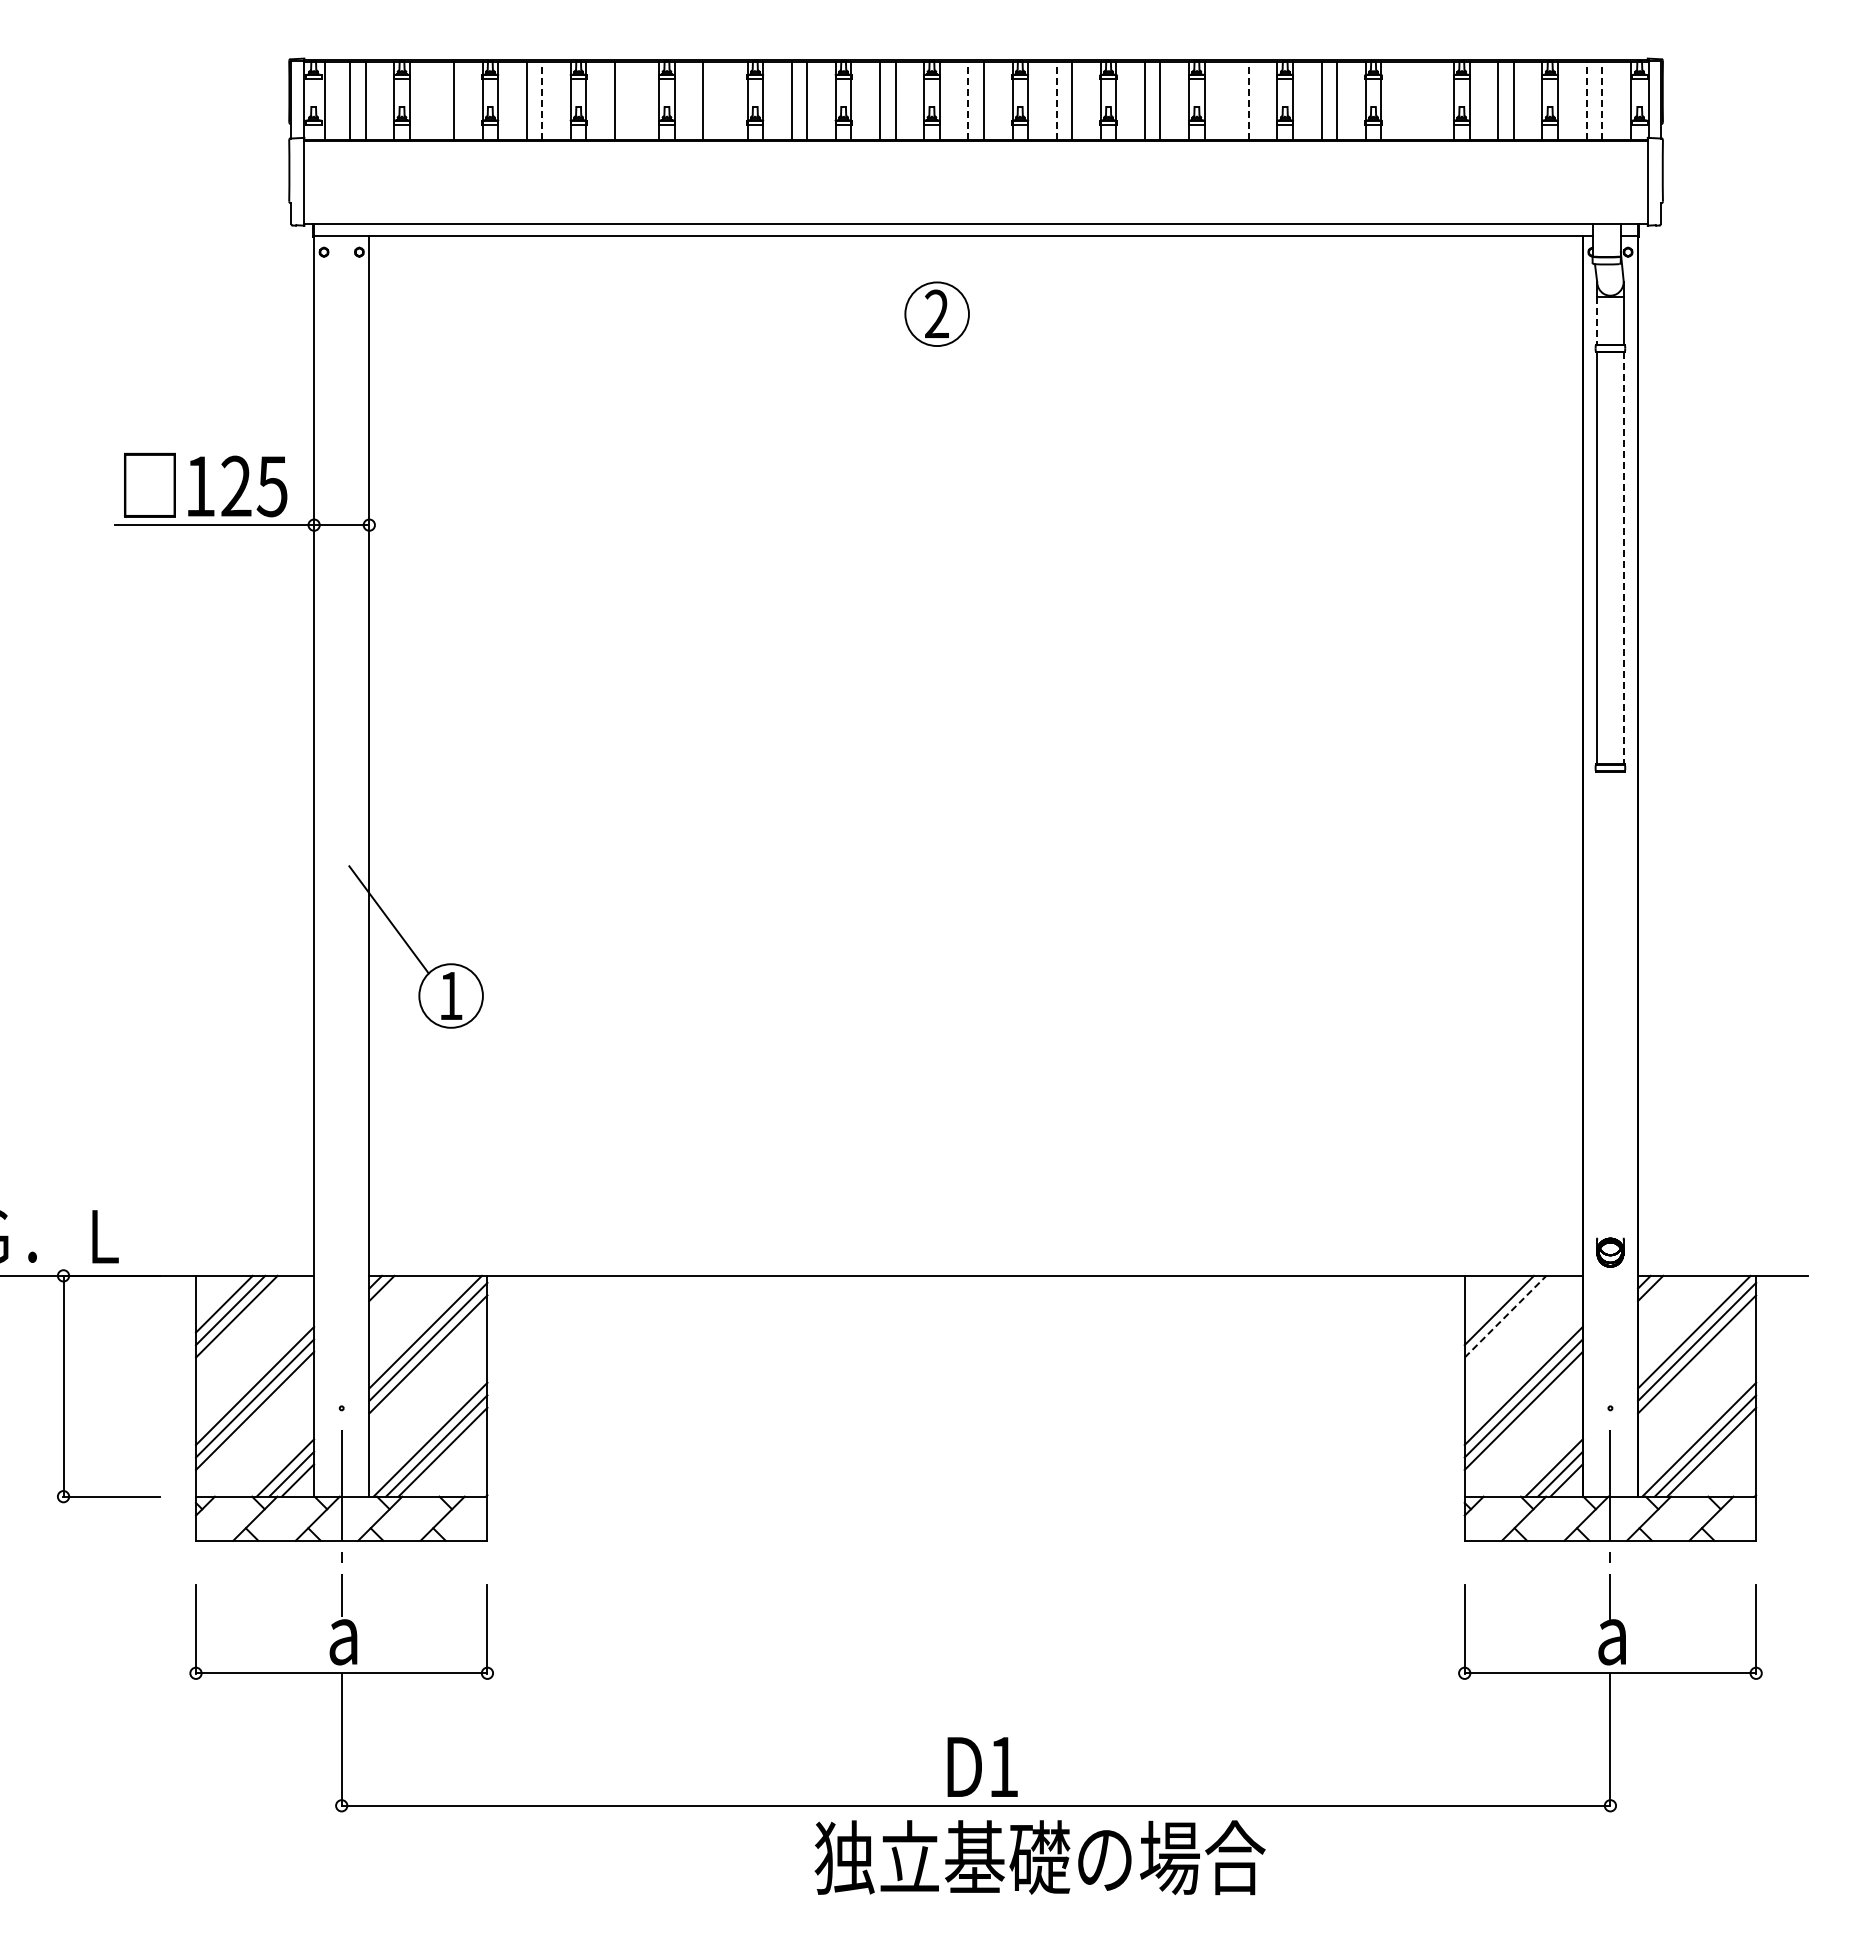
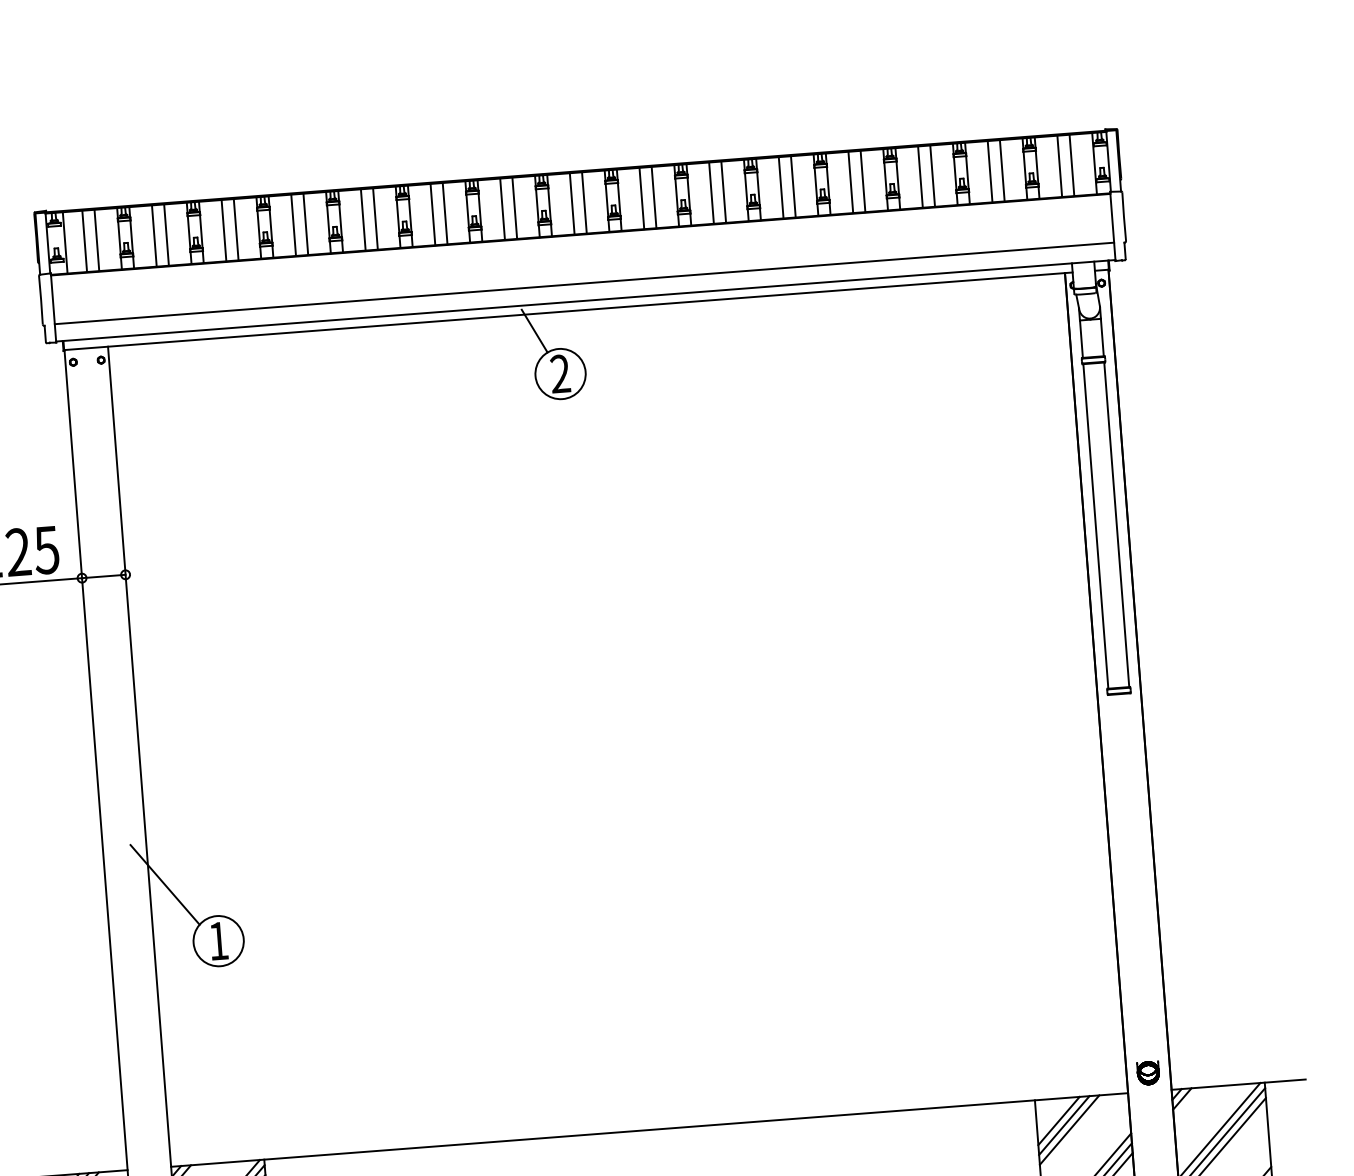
line: (438, 100) -> (154, 235), added
line: (542, 100) -> (236, 229), dashed -> solid
line: (630, 100) -> (305, 224), added
line: (718, 100) -> (375, 218), added
line: (968, 100) -> (572, 203), dashed -> solid
line: (1056, 100) -> (641, 198), dashed -> solid
line: (1233, 100) -> (781, 187), added
line: (1248, 100) -> (793, 186), dashed -> solid
line: (1409, 100) -> (920, 176), added
line: (1425, 100) -> (932, 175), added
line: (1586, 100) -> (1059, 166), dashed -> solid
line: (1602, 100) -> (1072, 165), dashed -> solid
line: (975, 202) -> (584, 283), added
line: (908, 257) -> (534, 331), added
line: (1597, 320) -> (1081, 338), dashed -> solid
line: (1623, 558) -> (1116, 525), dashed -> solid
line: (1492, 1303) -> (1058, 1120), added
line: (1505, 1316) -> (1069, 1129), dashed -> solid

